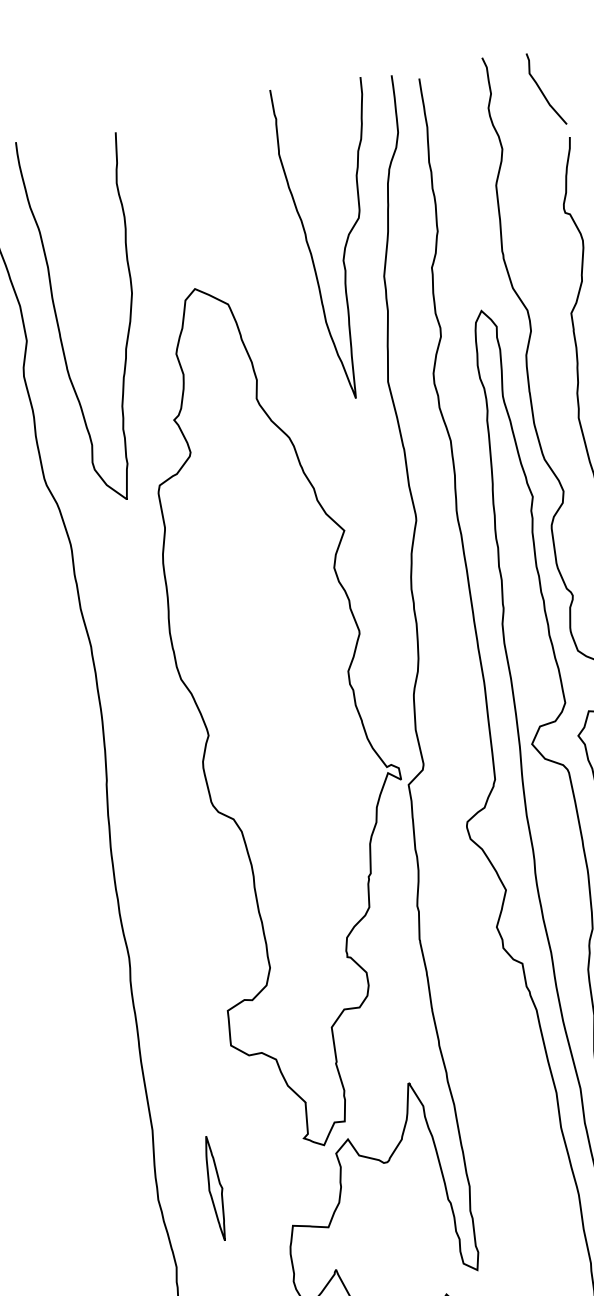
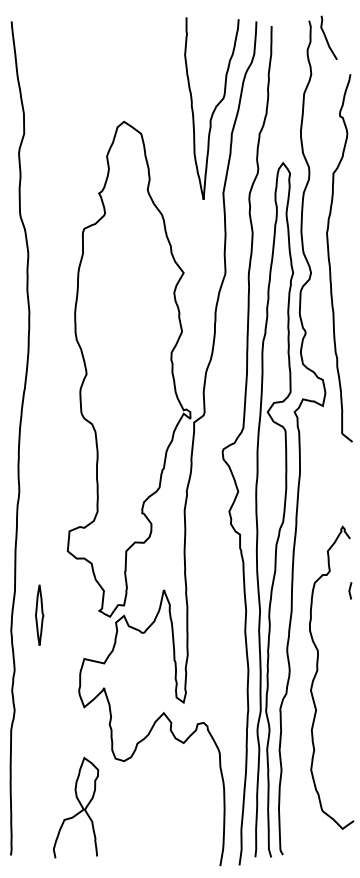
curve: (541, 89) -> (326, 37), moved
curve: (128, 320) -> (83, 132), removed
part: (215, 1187) -> (39, 614), moved

